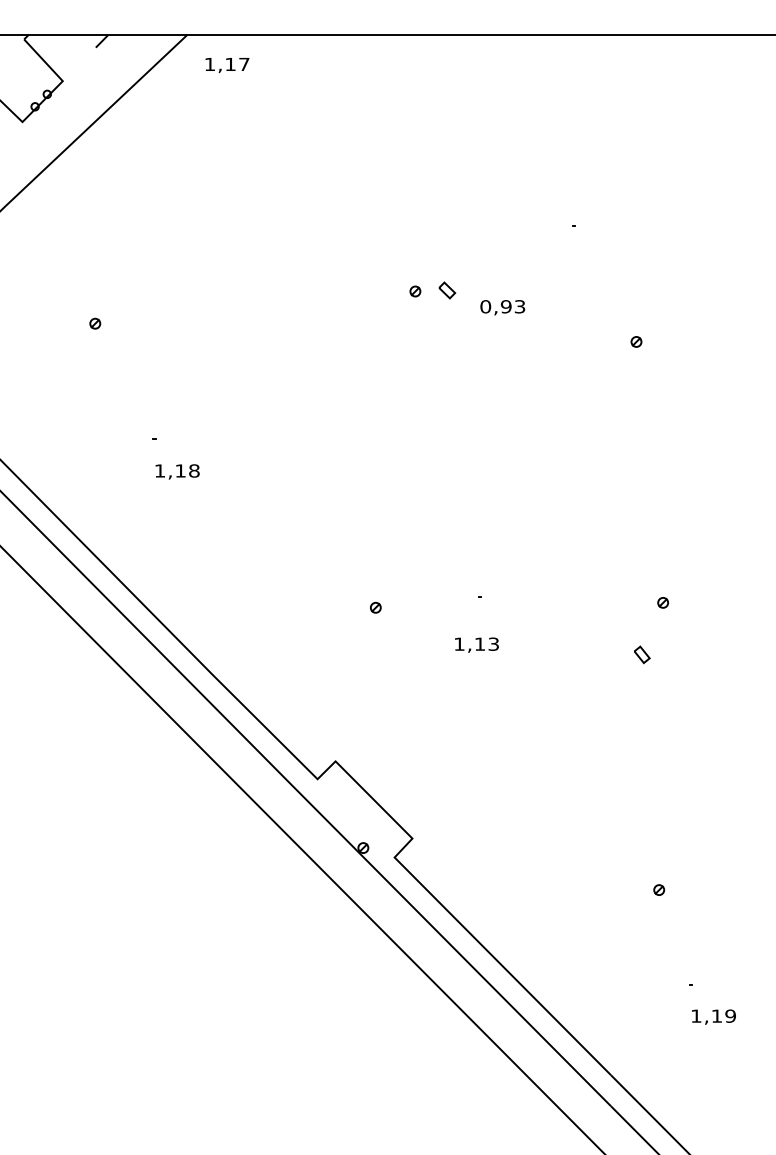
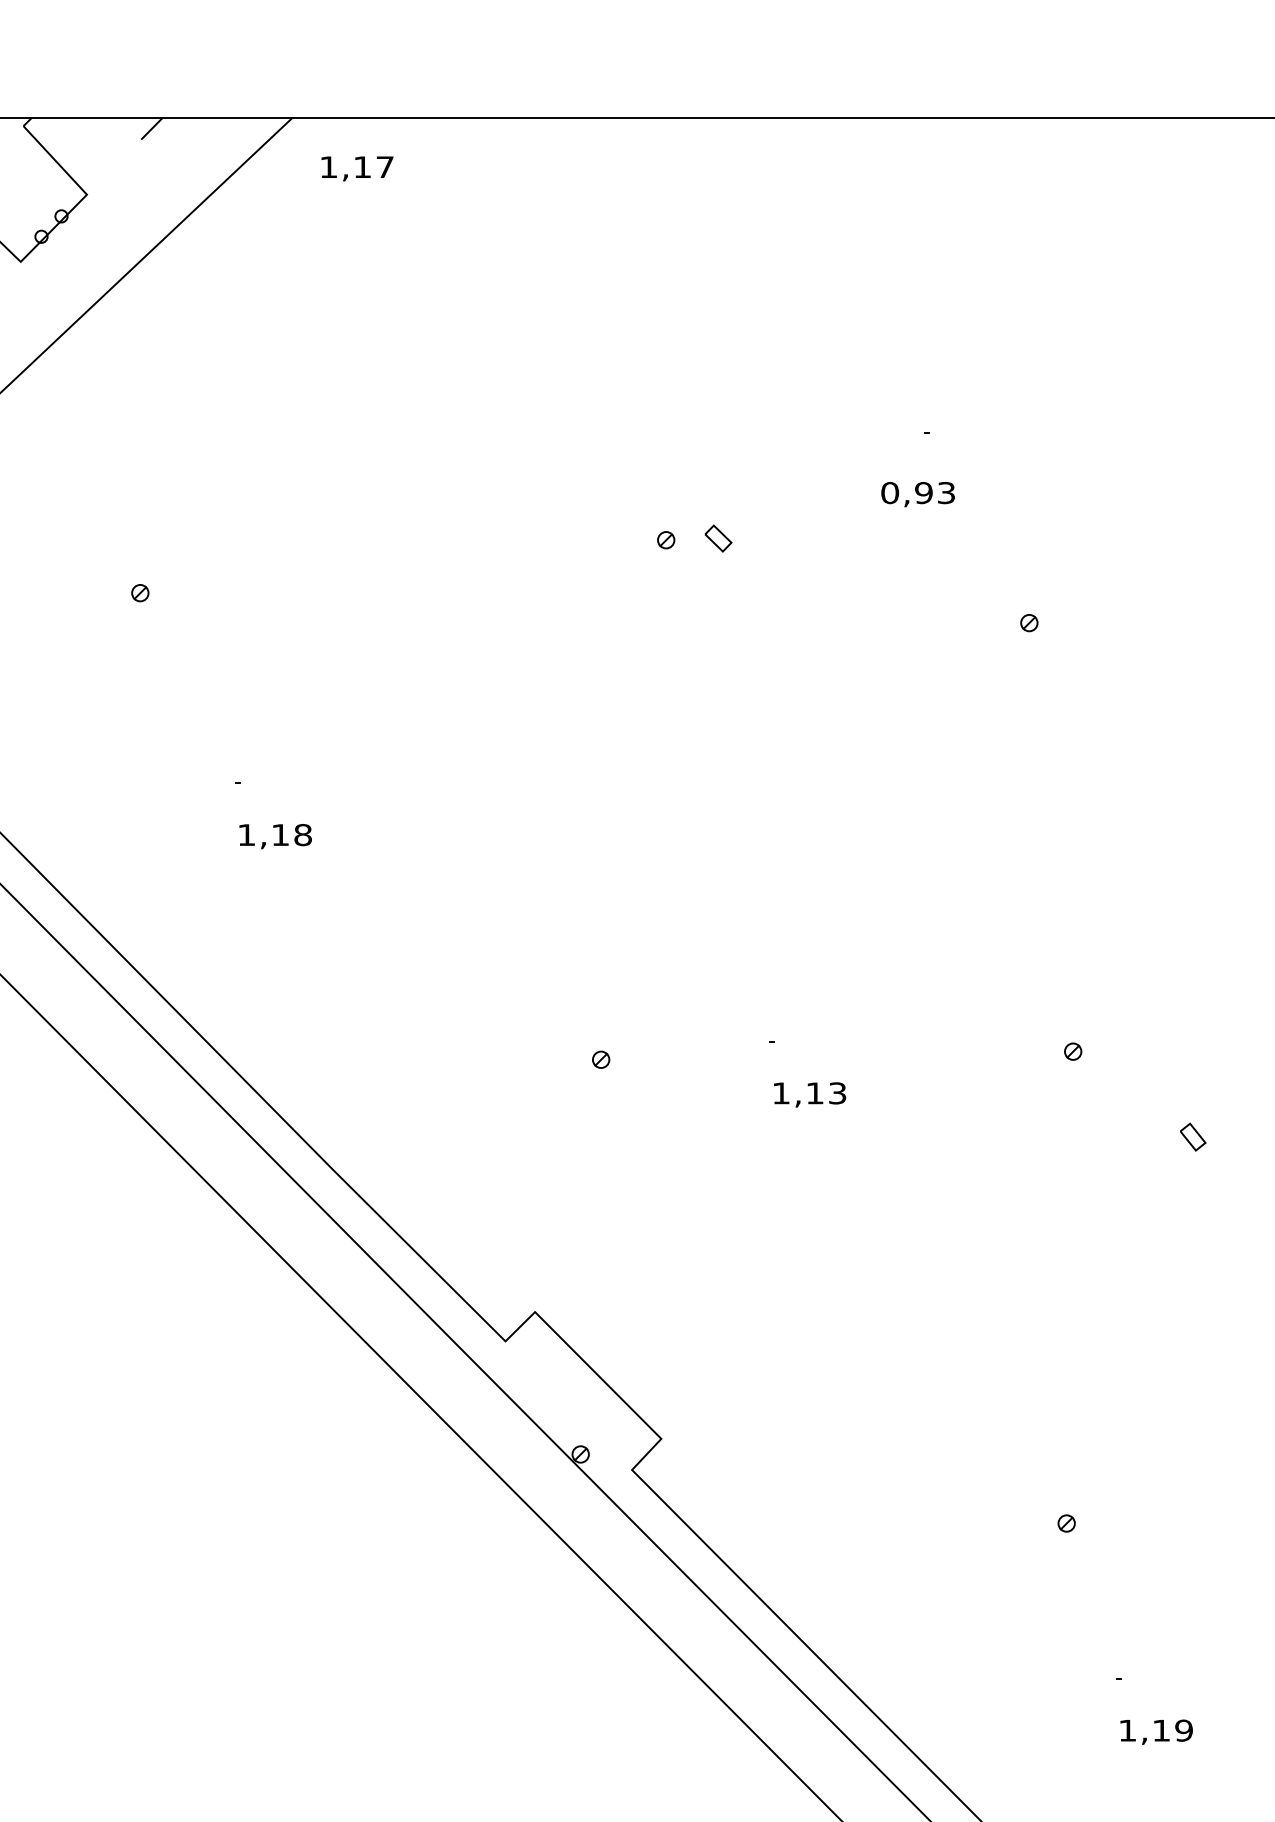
text: (502, 307) -> (917, 494), moved
text: (476, 644) -> (809, 1093), moved
part: (642, 654) -> (1193, 1136), moved

